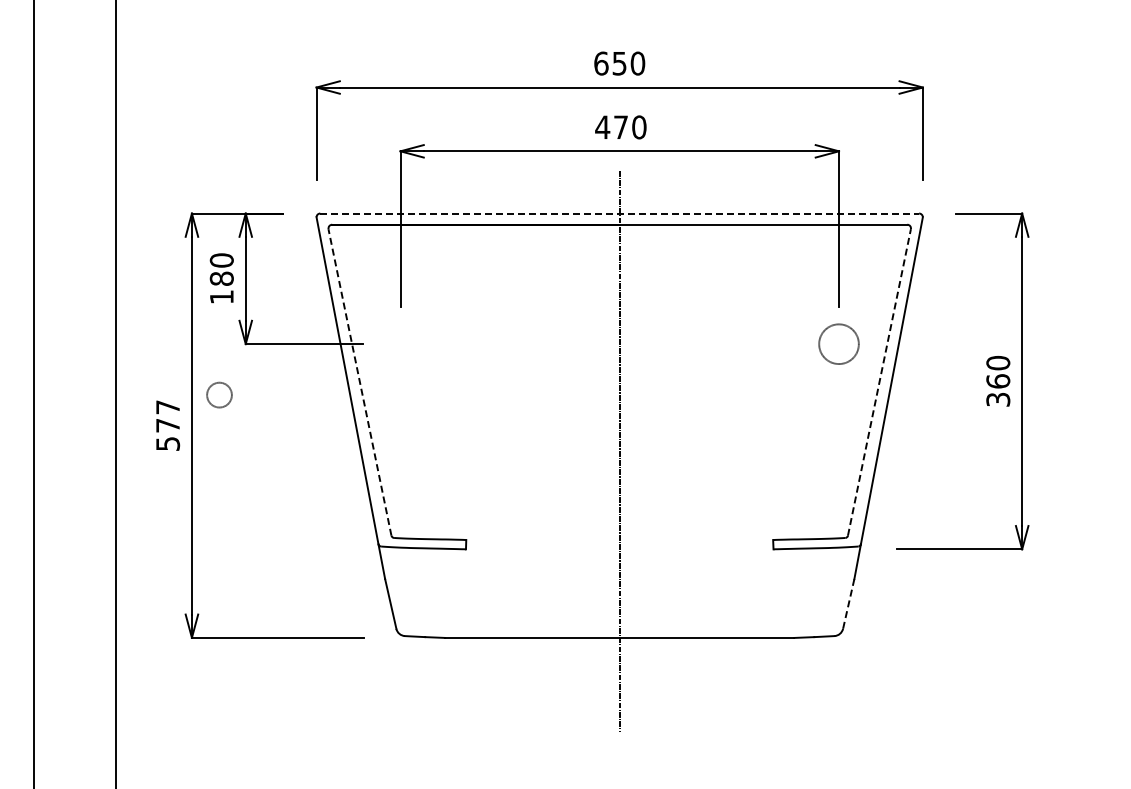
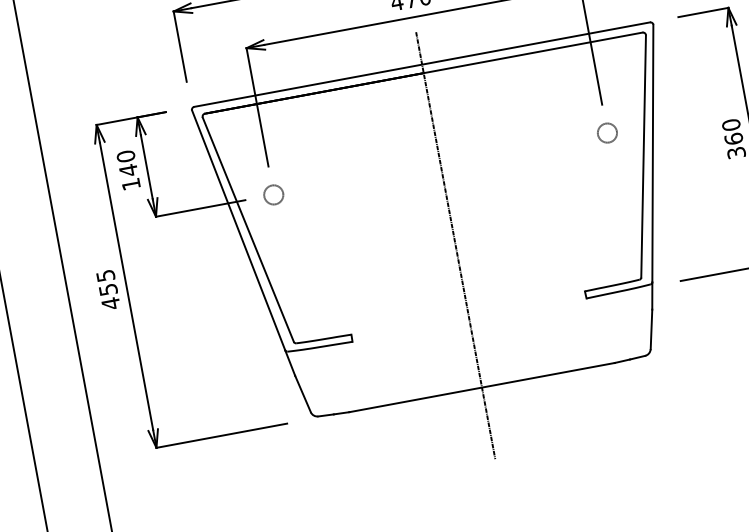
line: (620, 213) -> (422, 64), dashed -> solid
text: (221, 278) -> (128, 170), 180 -> 140
circle: (838, 343) -> (606, 132), size x0.62
line: (359, 381) -> (247, 229), dashed -> solid
line: (879, 381) -> (643, 155), dashed -> solid
circle: (219, 394) -> (273, 194), moved
text: (168, 425) -> (108, 289), 577 -> 455
line: (848, 603) -> (651, 329), dashed -> solid

